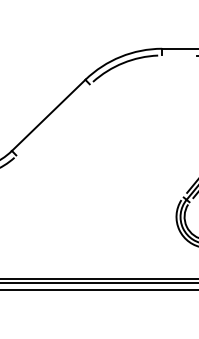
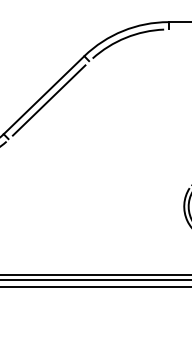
line: (53, 120) -> (49, 100), added

